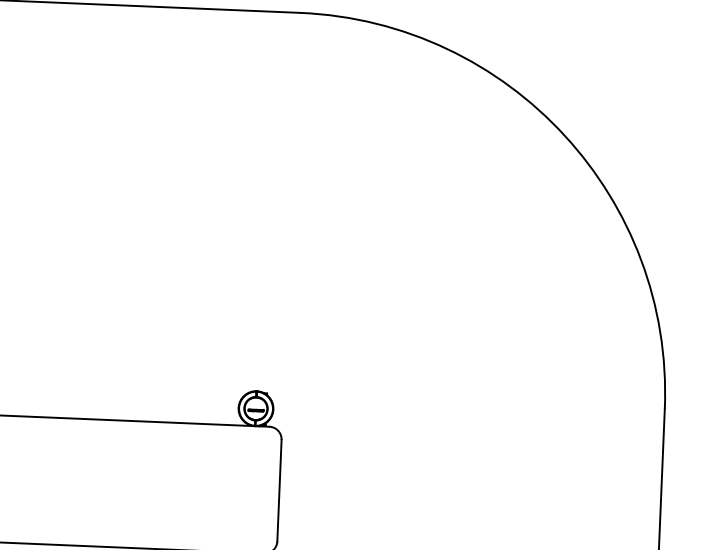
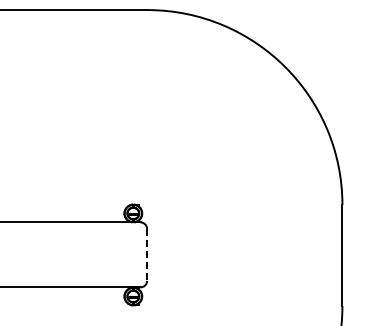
line: (280, 489) -> (147, 254), solid -> dashed

